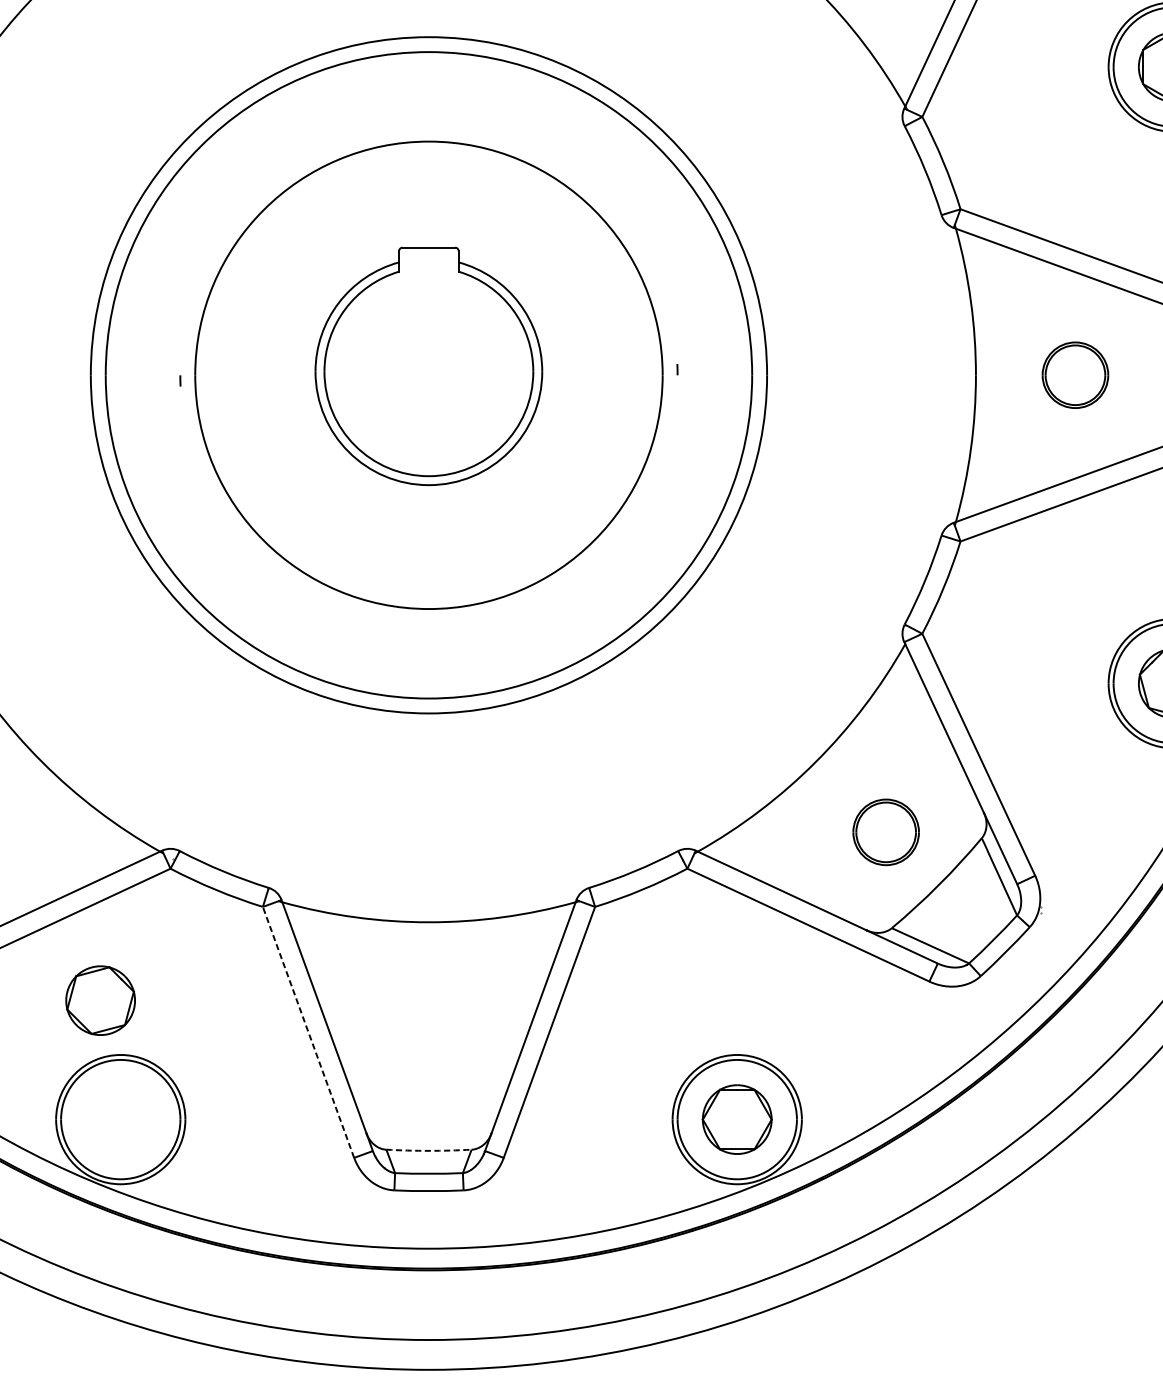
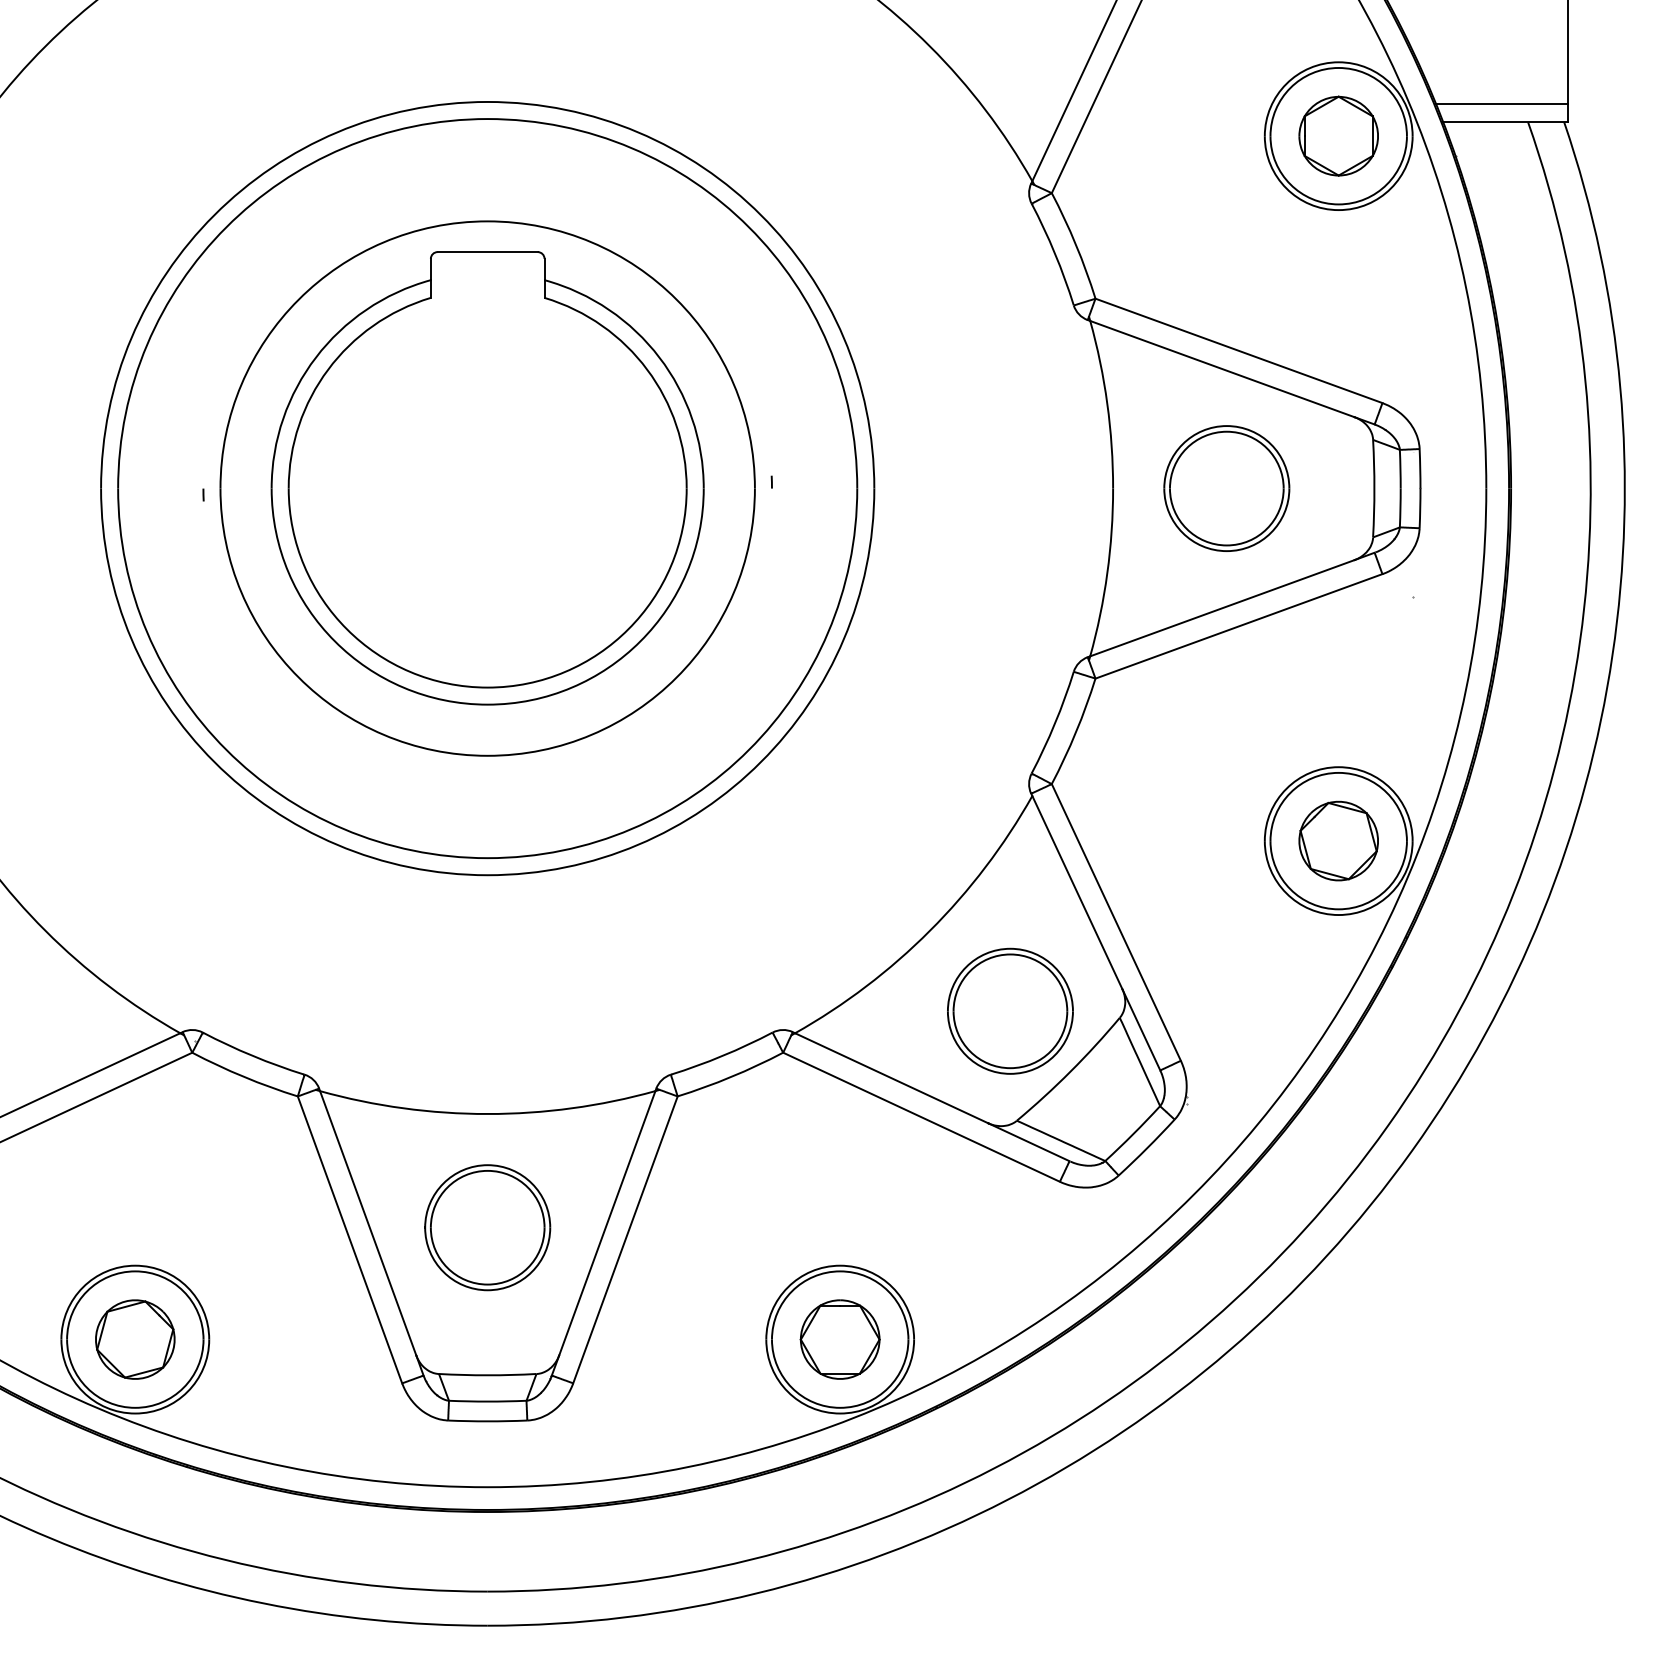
part: (428, 366) -> (487, 478), size x1.67
part: (1075, 375) -> (1226, 488), size x1.67
part: (886, 831) -> (1010, 1010), size x1.67
part: (100, 1000) -> (135, 1339), moved
part: (428, 1021) -> (487, 1227), added
line: (308, 1032) -> (350, 1239), dashed -> solid
arc: (428, 1151) -> (487, 1375), dashed -> solid

